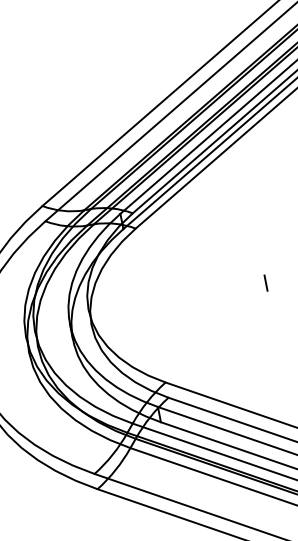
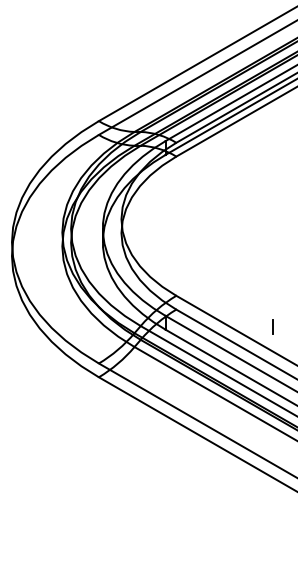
line: (265, 282) -> (272, 326), moved

